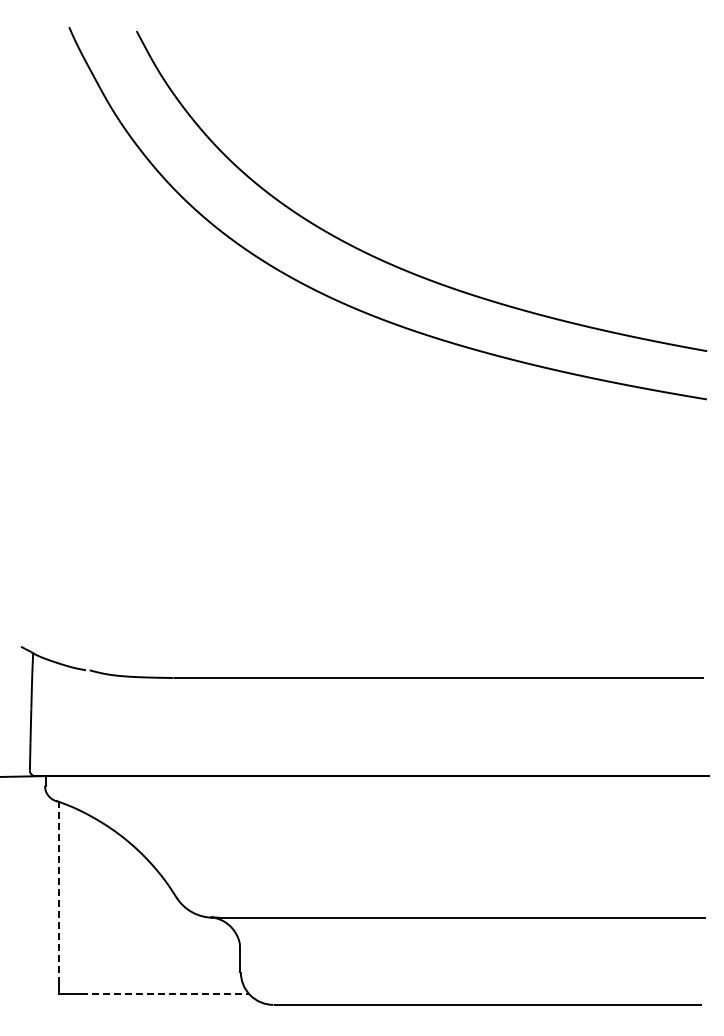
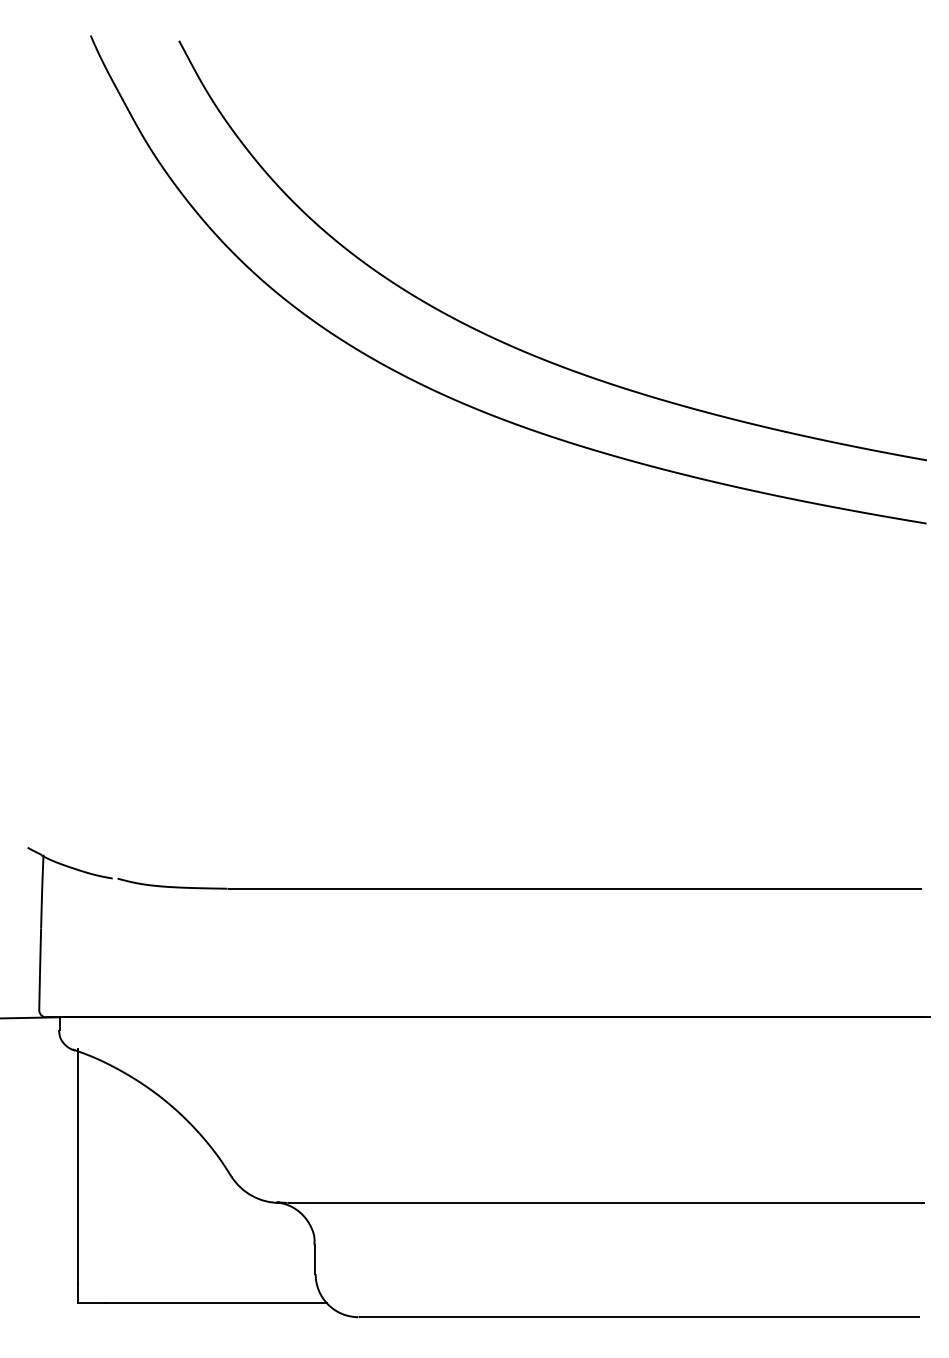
line: (59, 891) -> (78, 1168), dashed -> solid
line: (165, 994) -> (216, 1303), dashed -> solid

